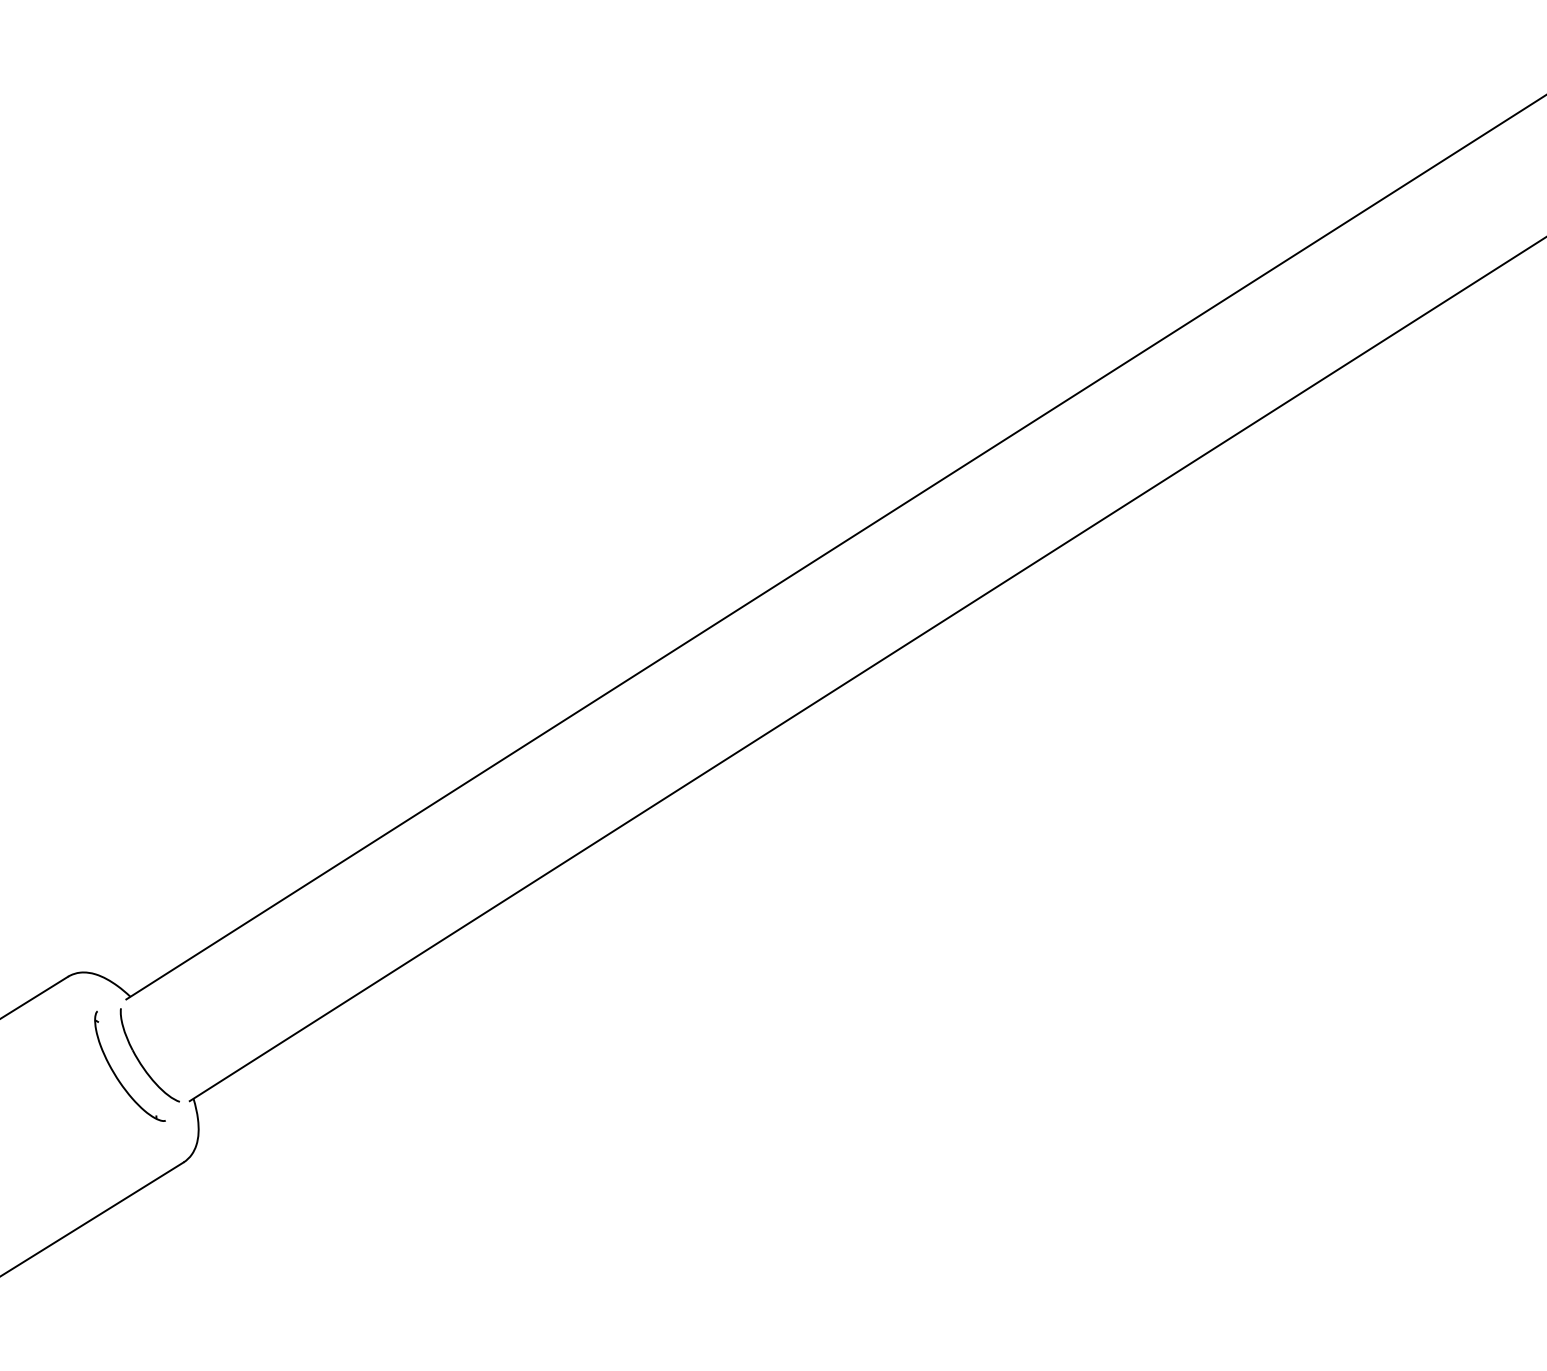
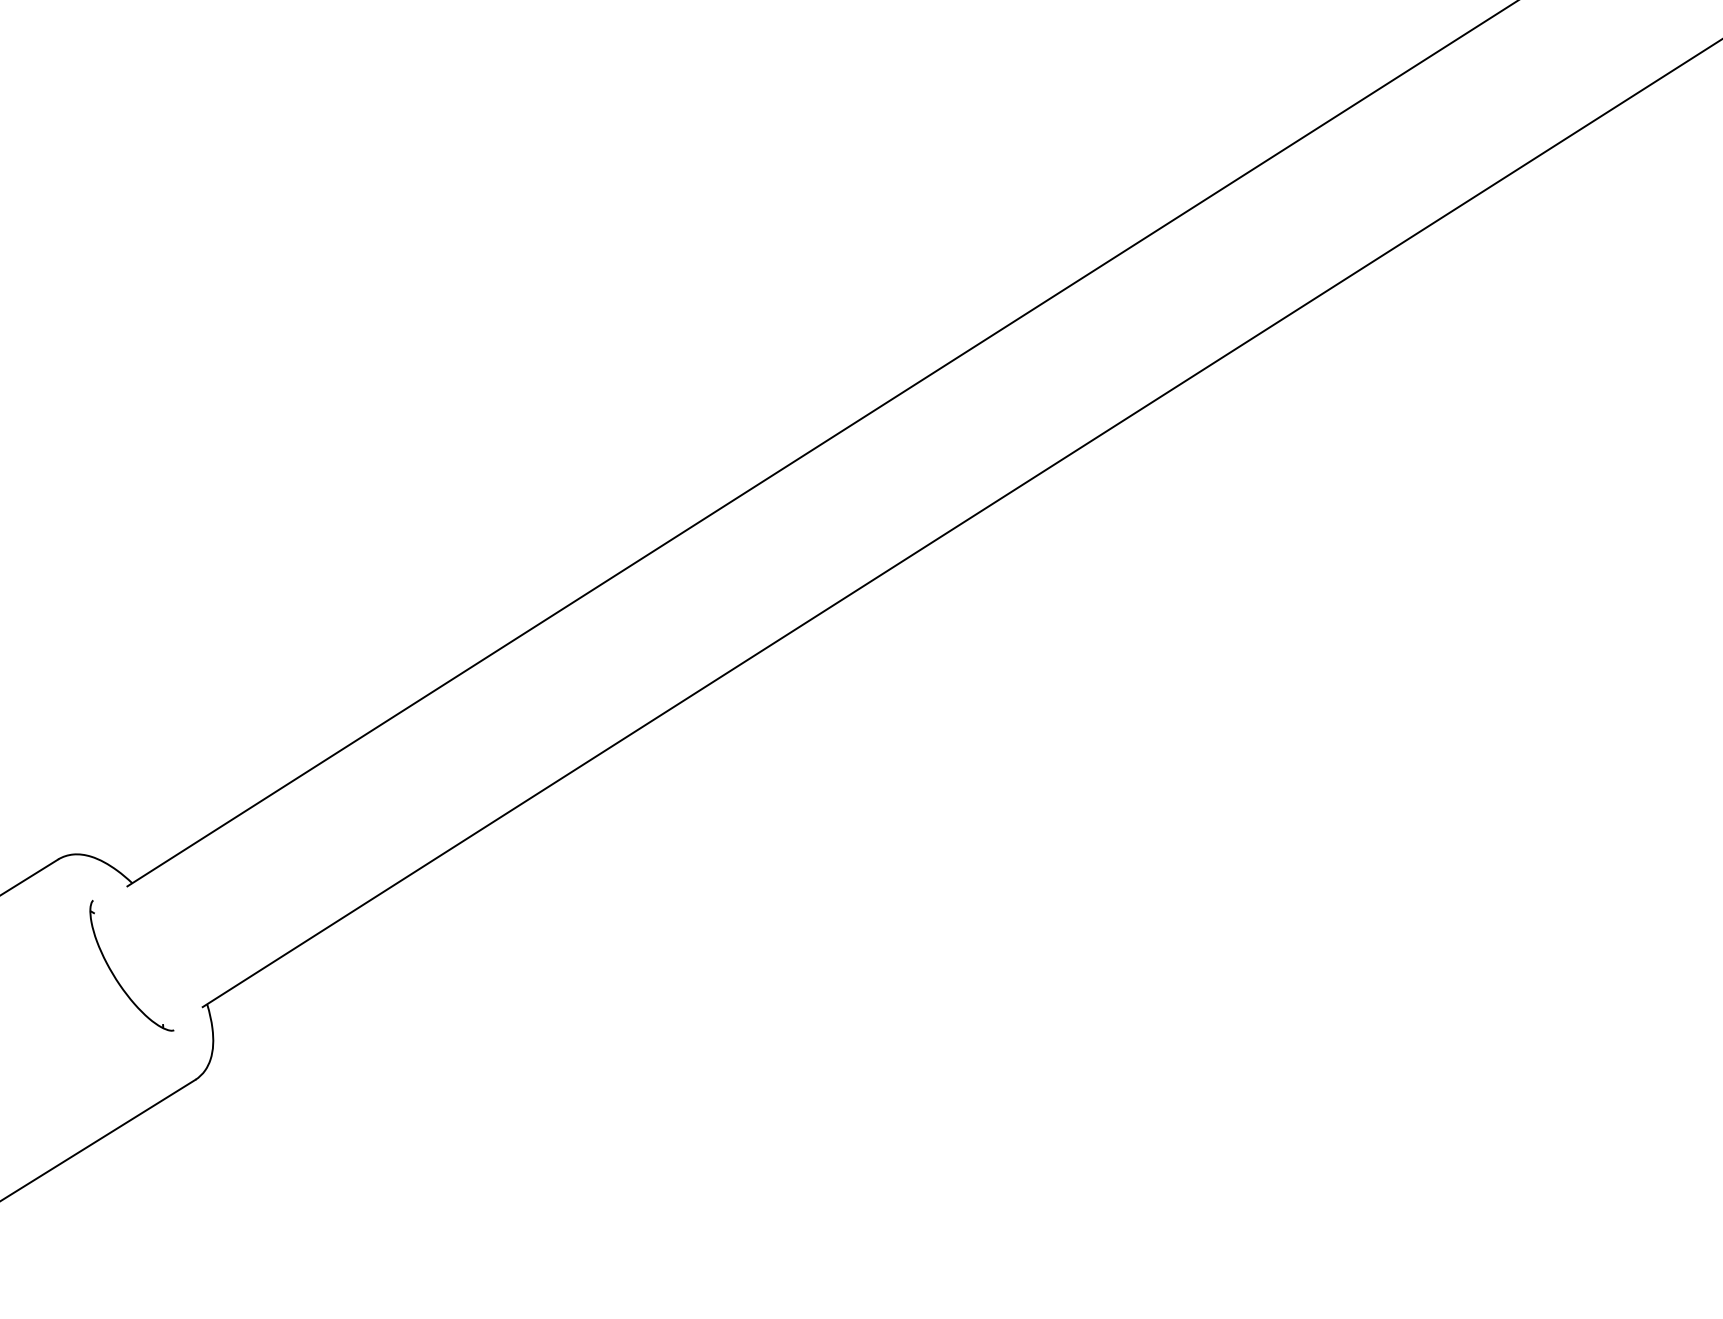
part: (140, 1061) -> (144, 960), removed

